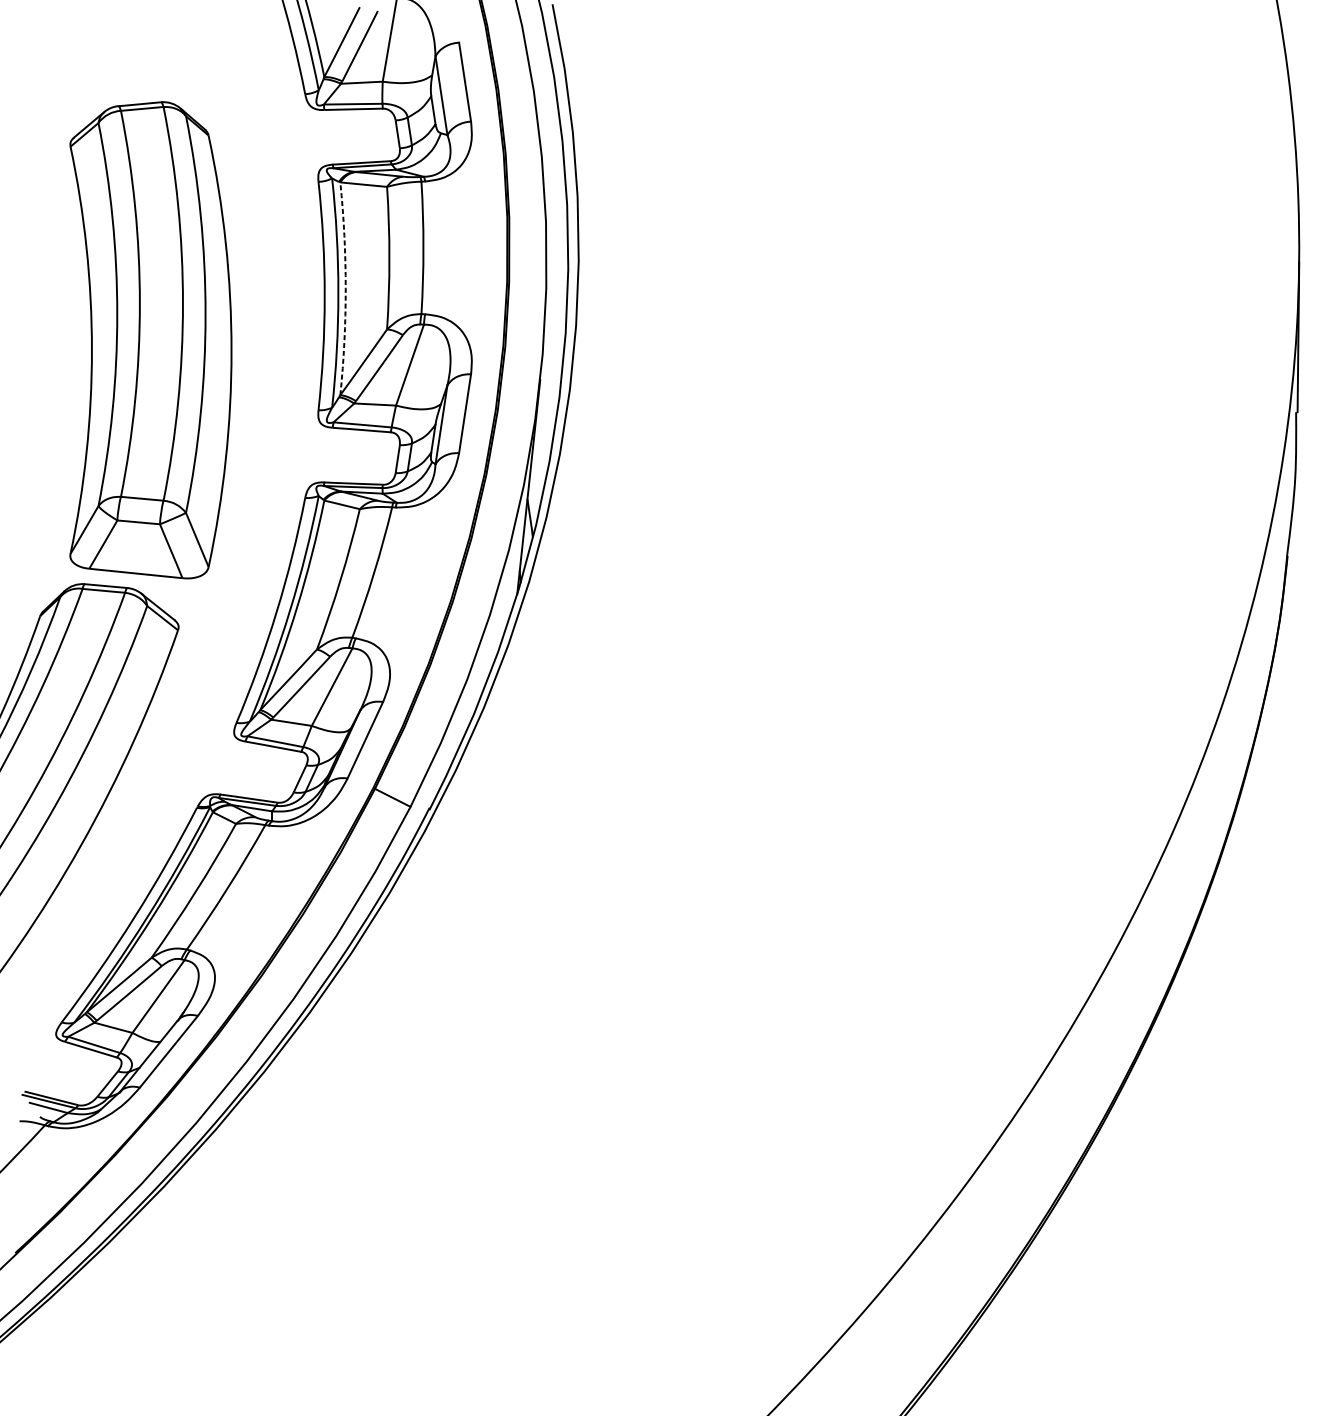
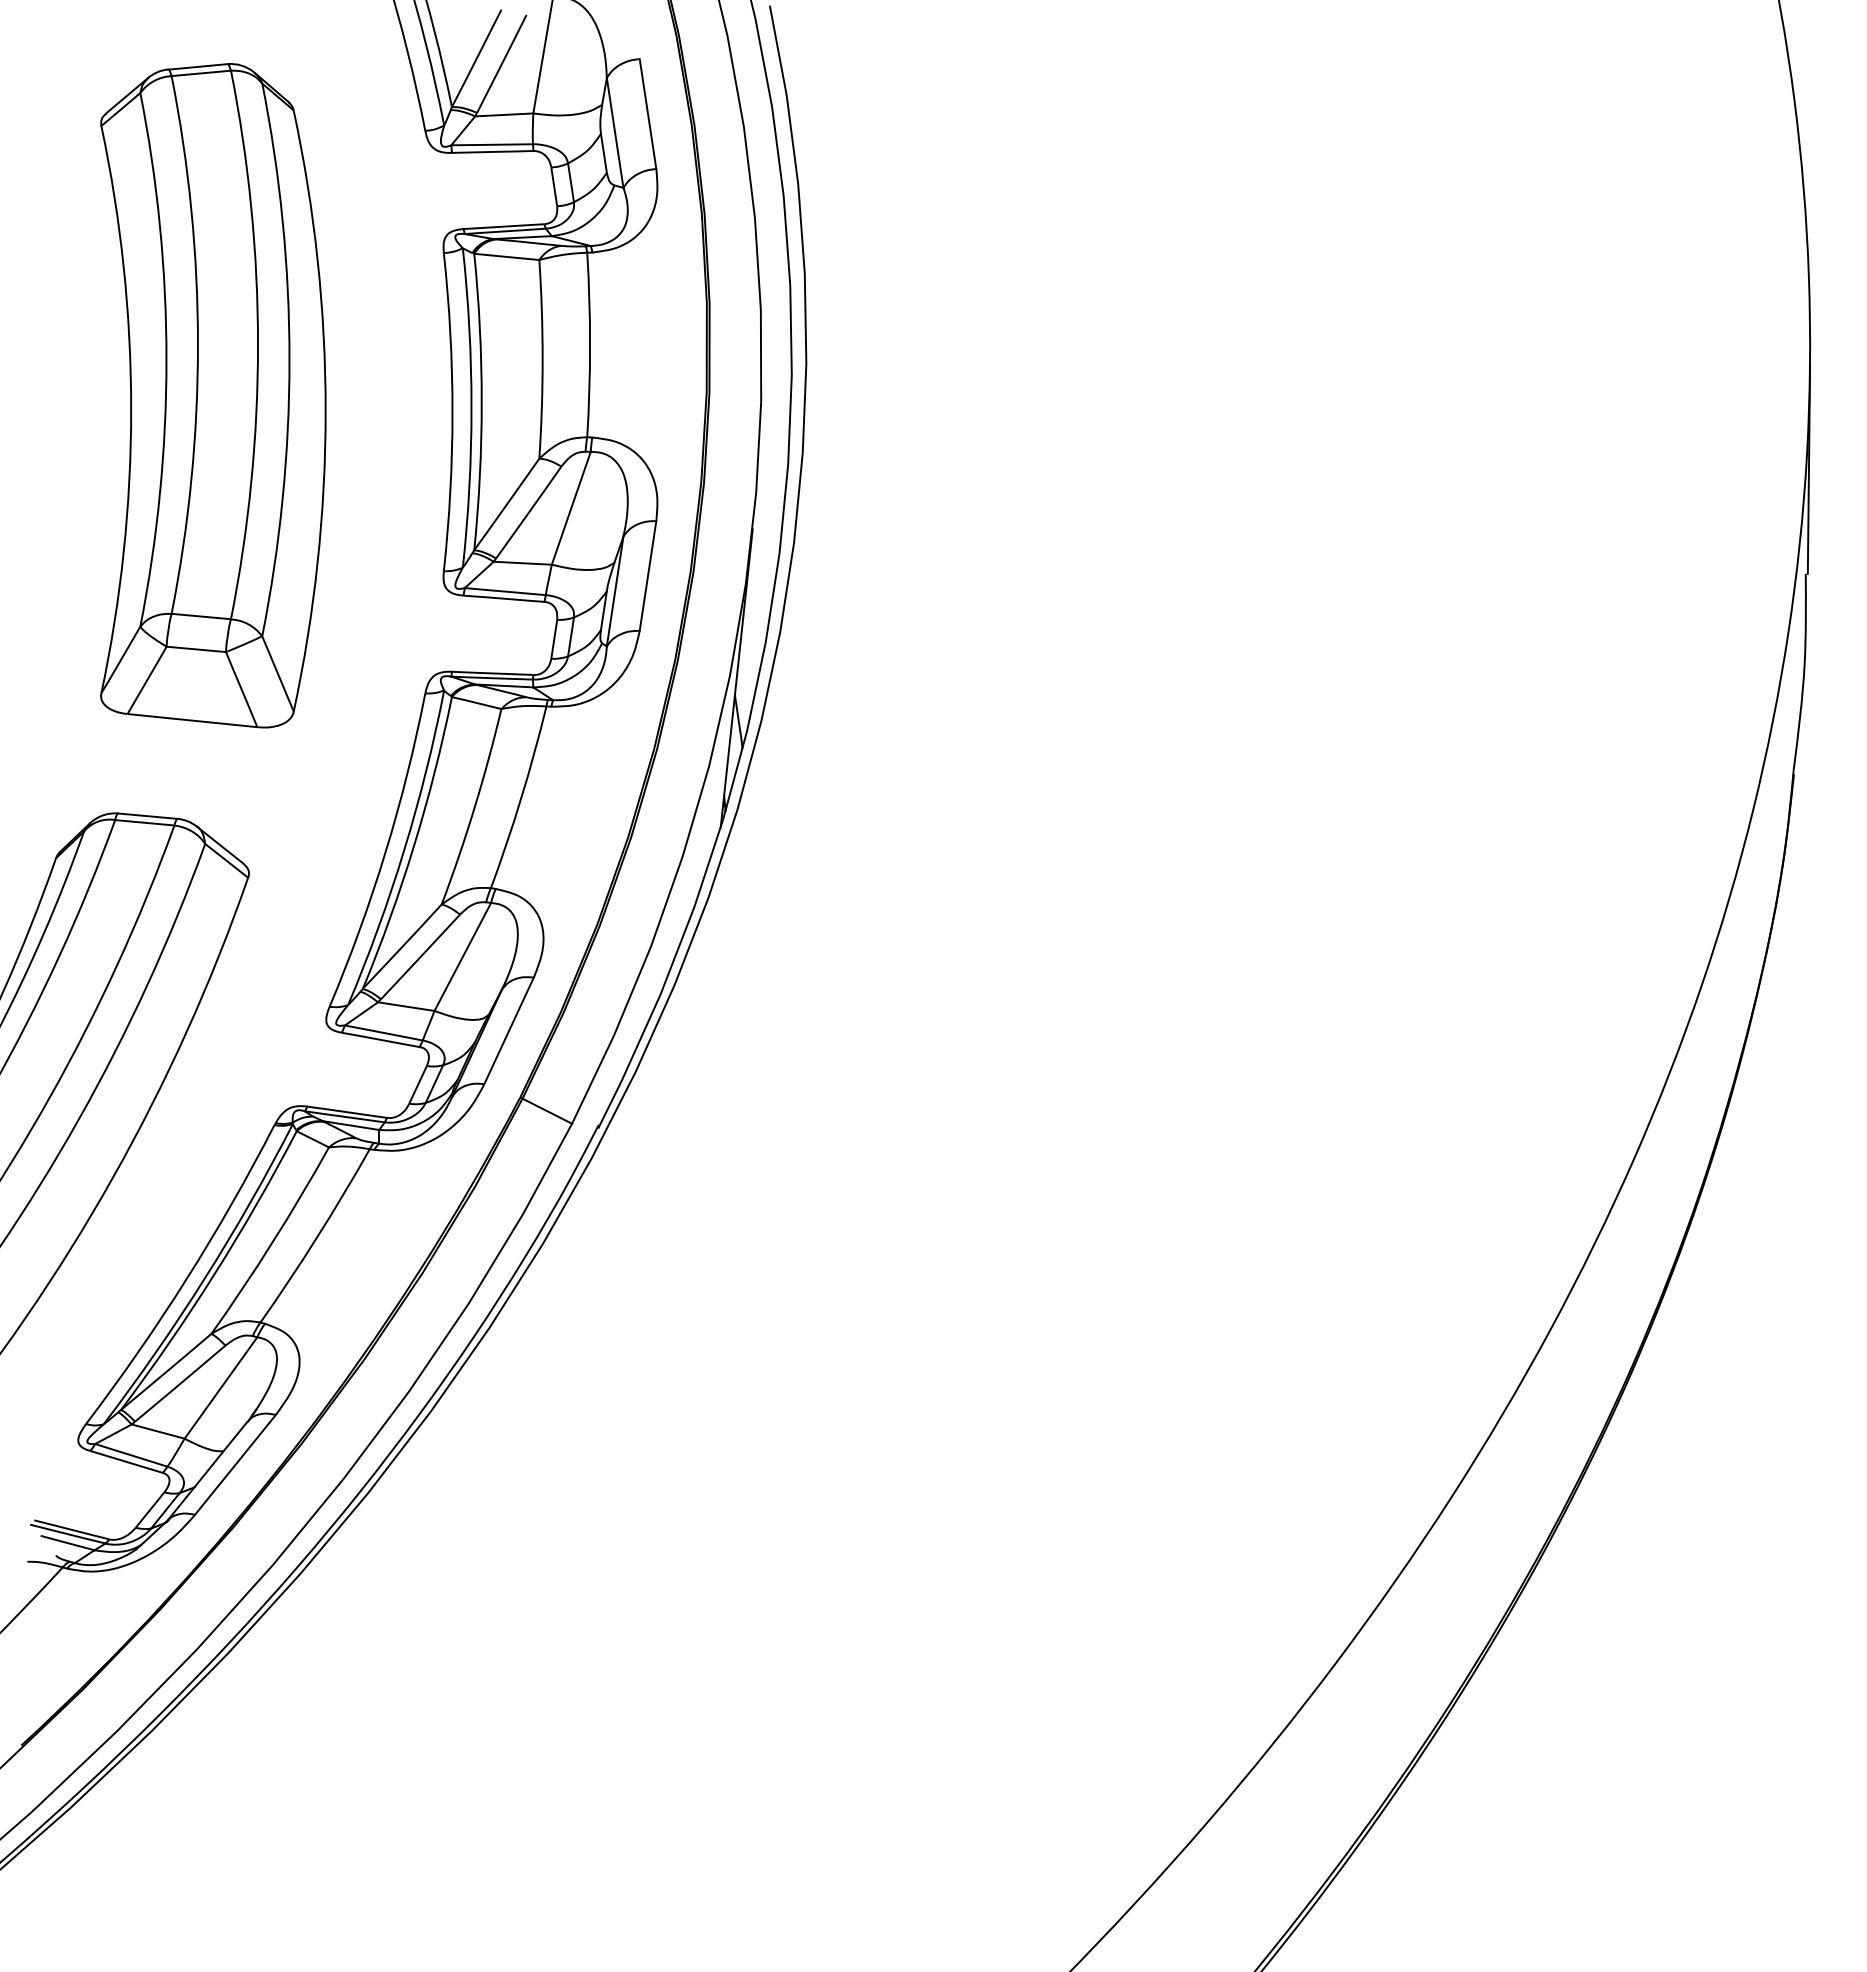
arc: (345, 289) -> (481, 402), dashed -> solid
part: (151, 340) -> (213, 395), moved

